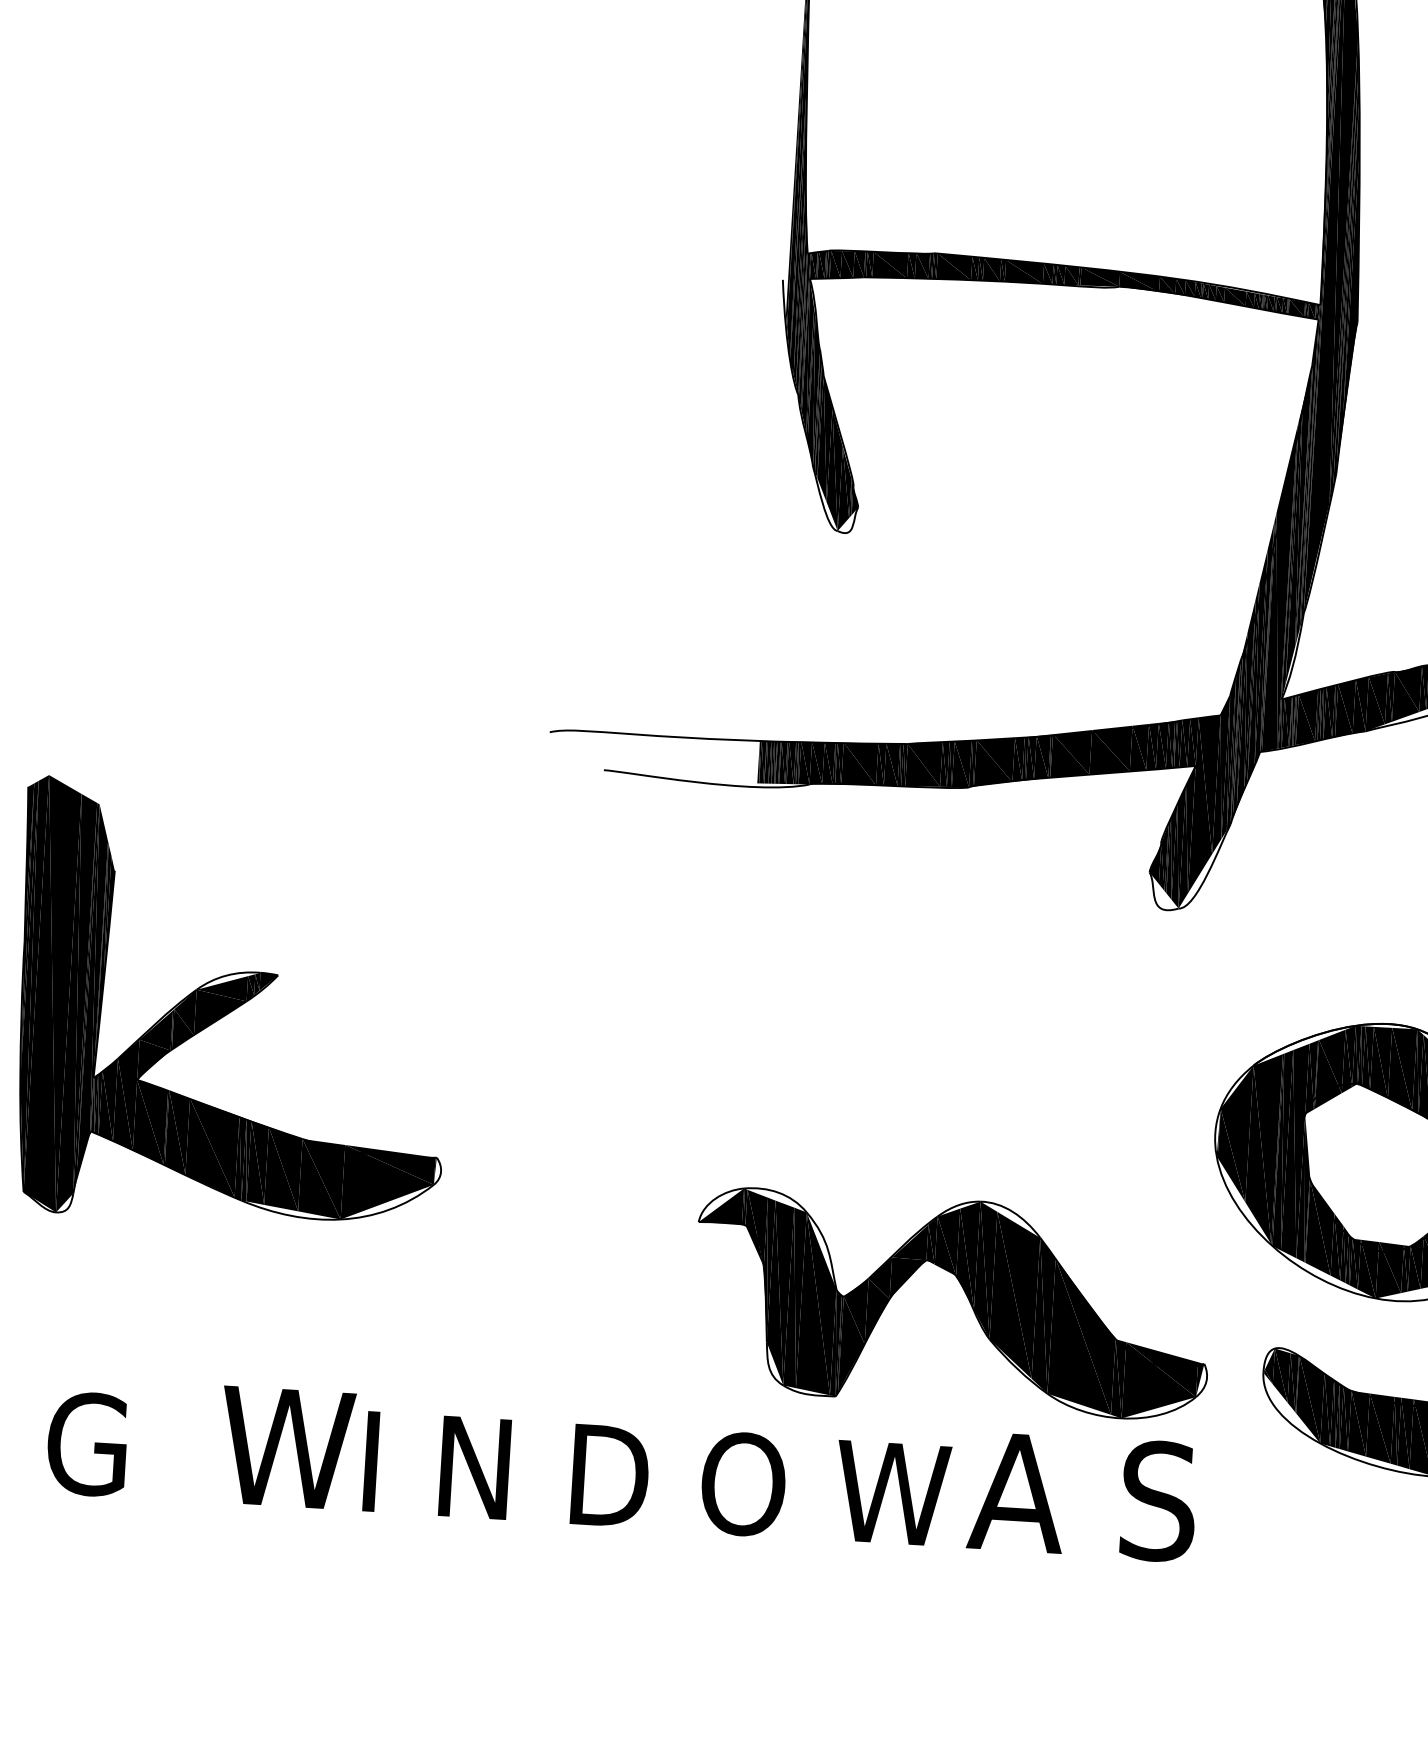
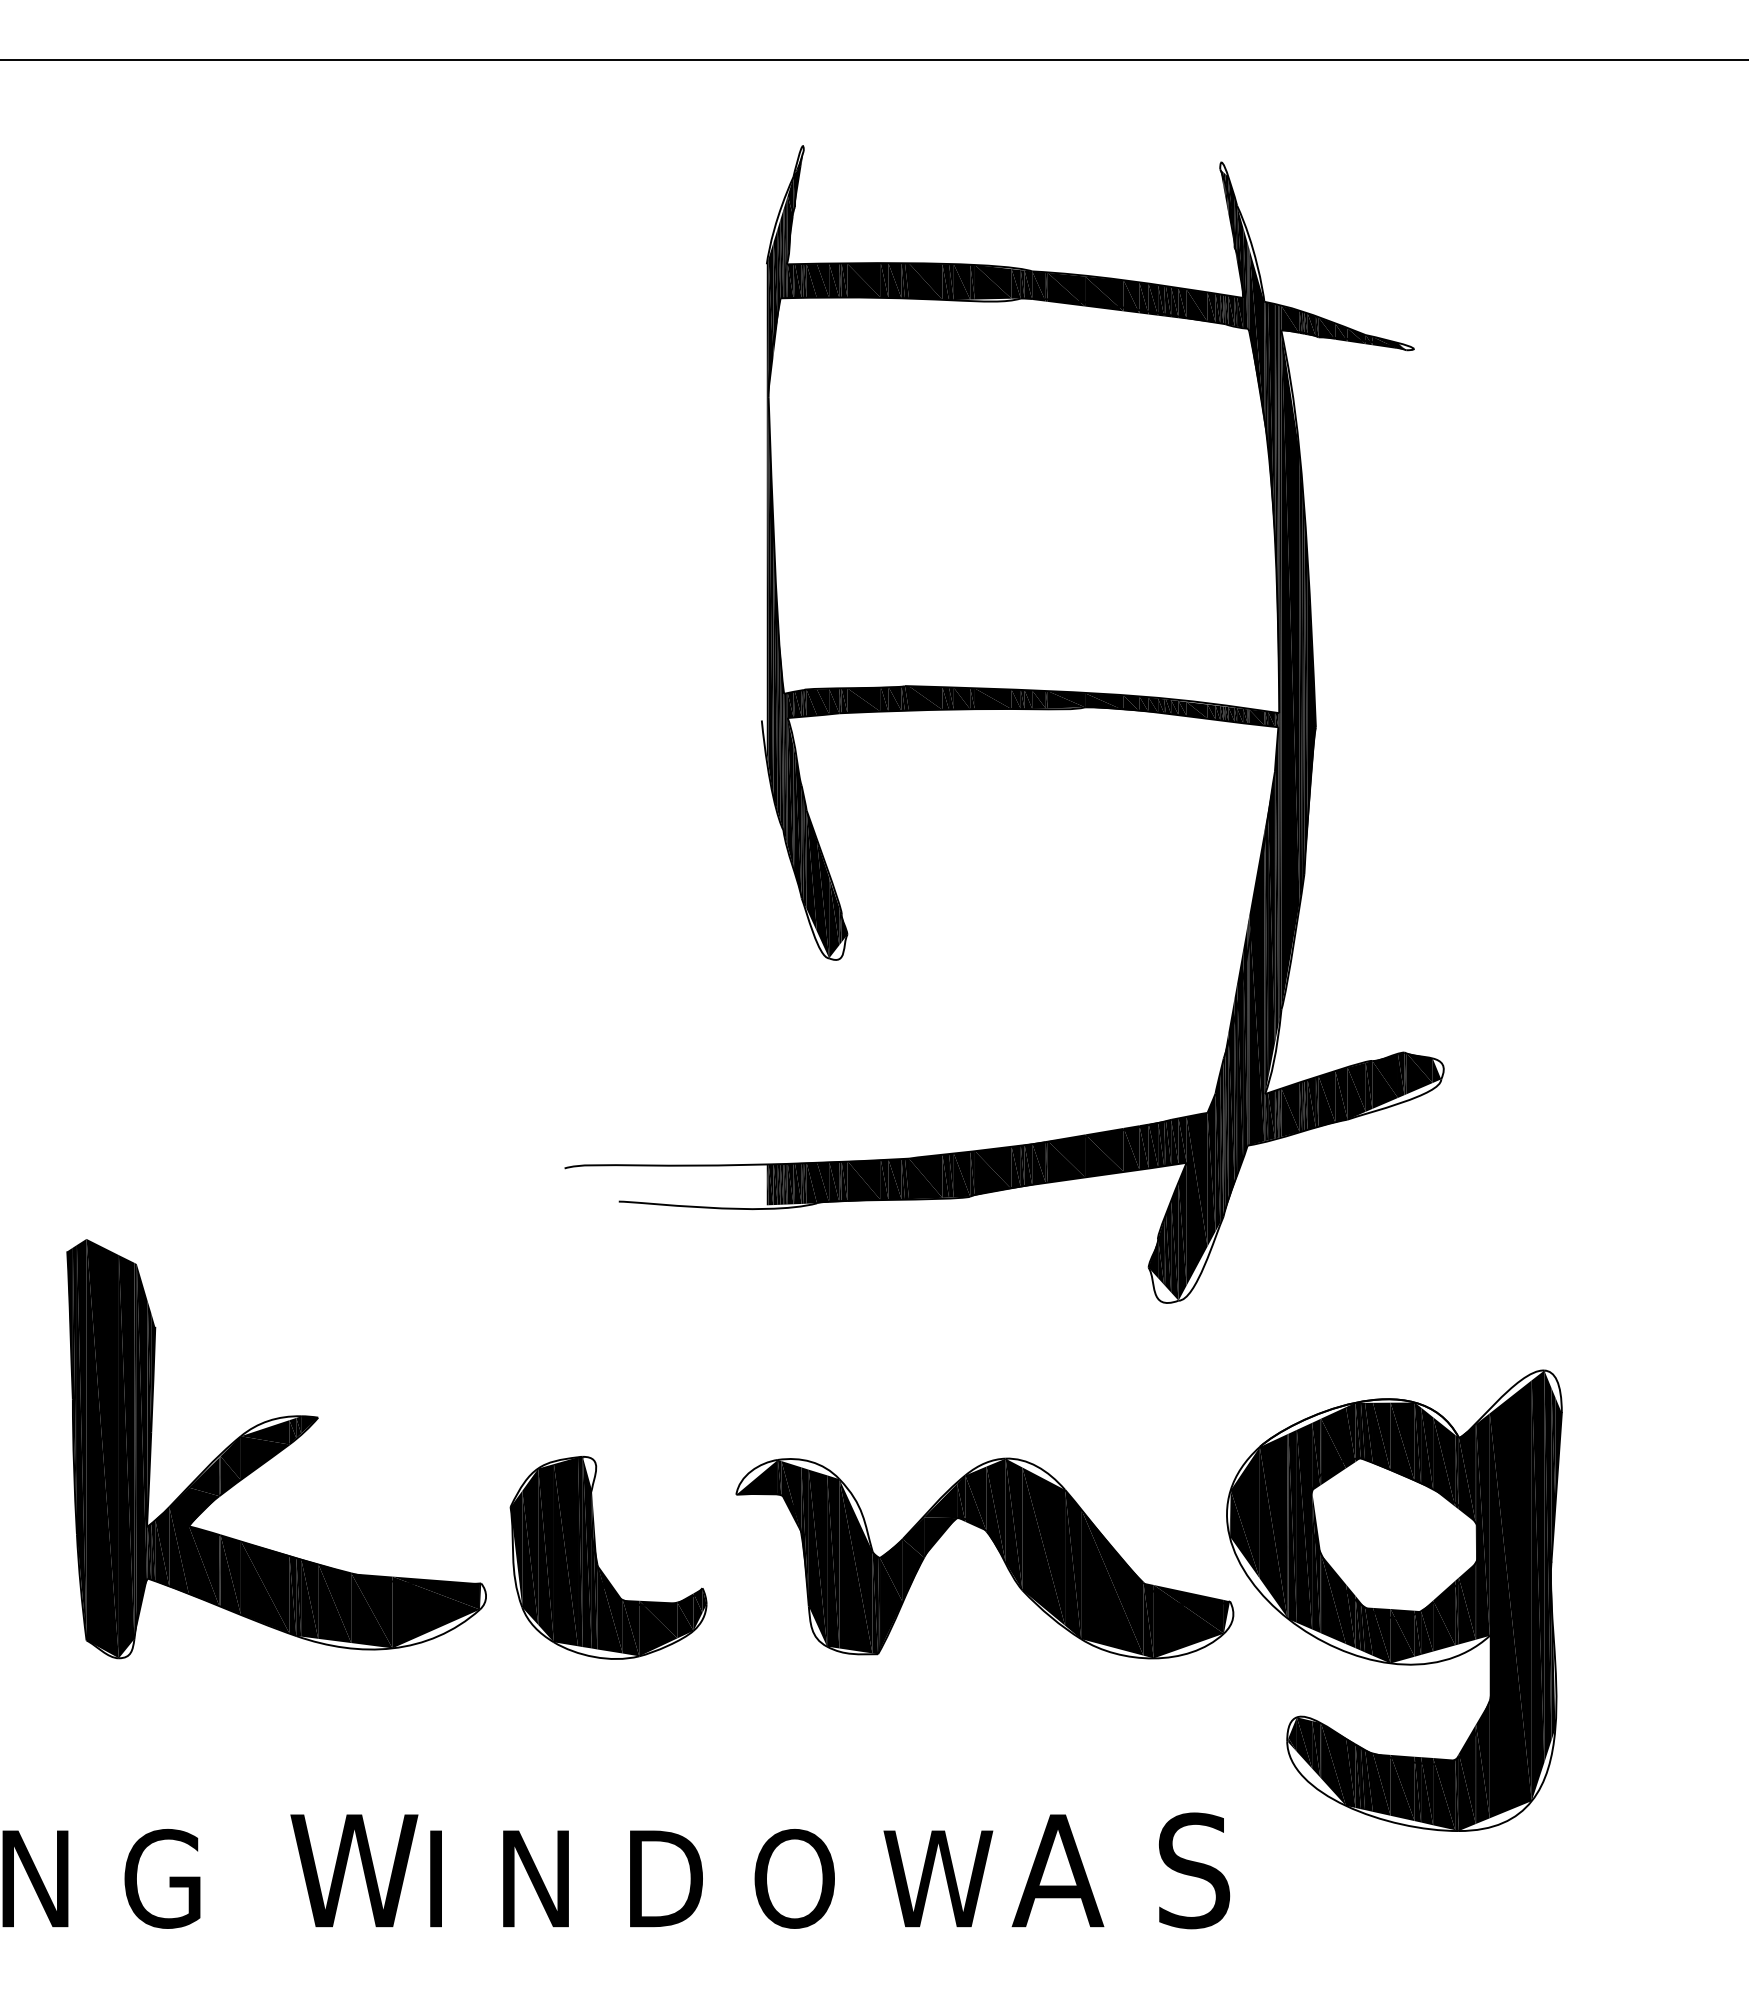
part: (559, 1139) -> (597, 1558), added
part: (966, 1296) -> (997, 1550), moved

